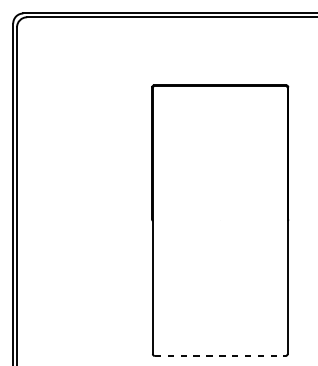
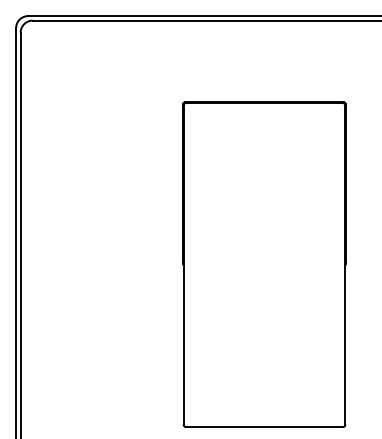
line: (220, 356) -> (264, 427), dashed -> solid

